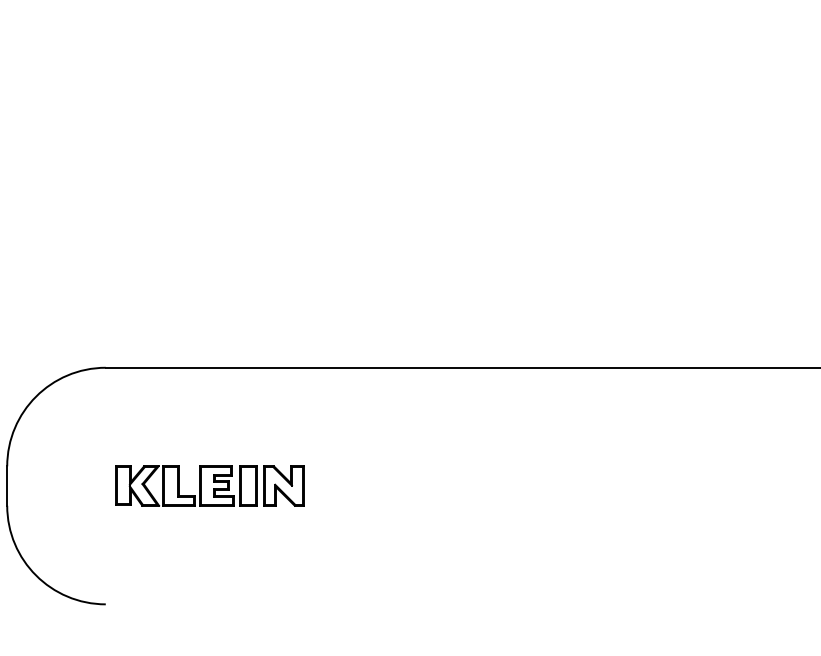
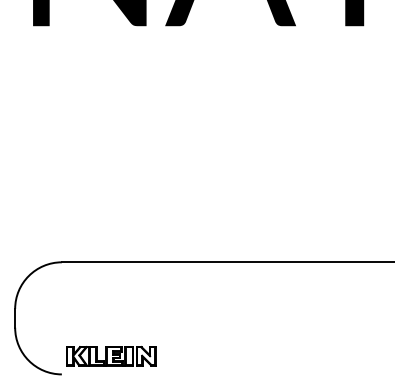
part: (210, 486) -> (111, 356), moved

